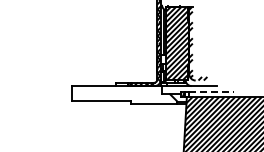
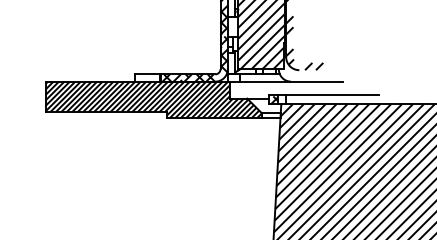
line: (211, 92) -> (331, 94), dashed -> solid
hatch: (124, 94) -> (153, 98), added

